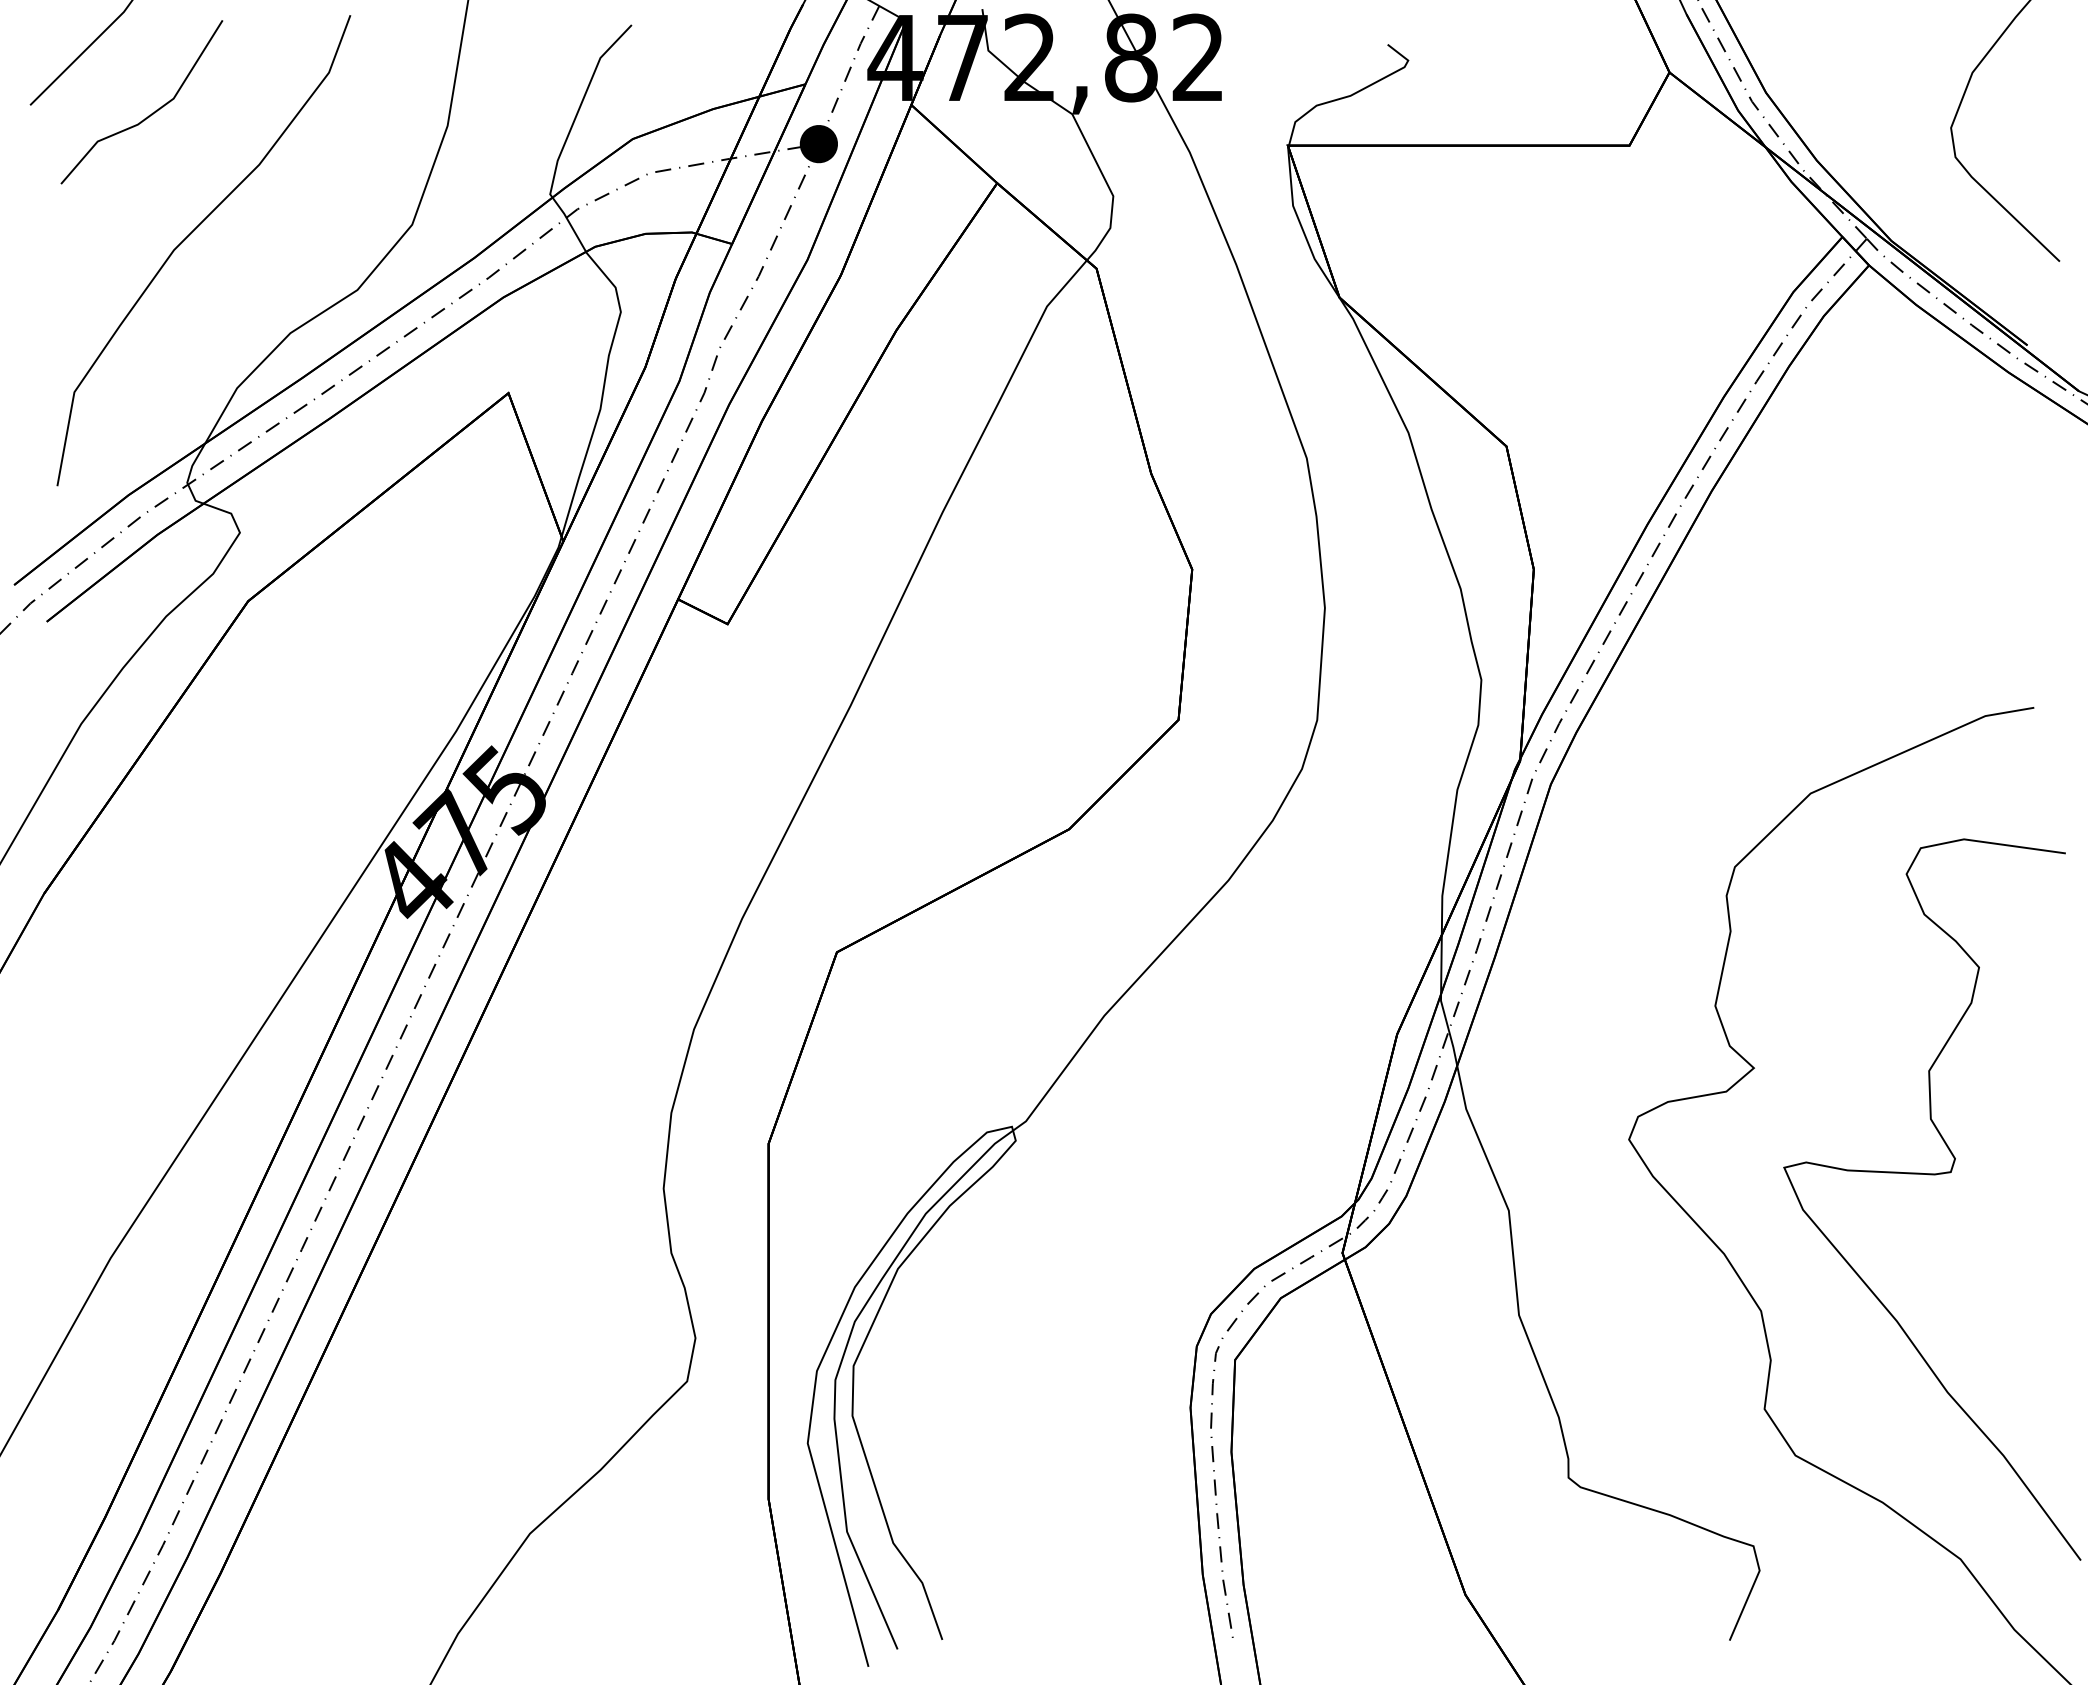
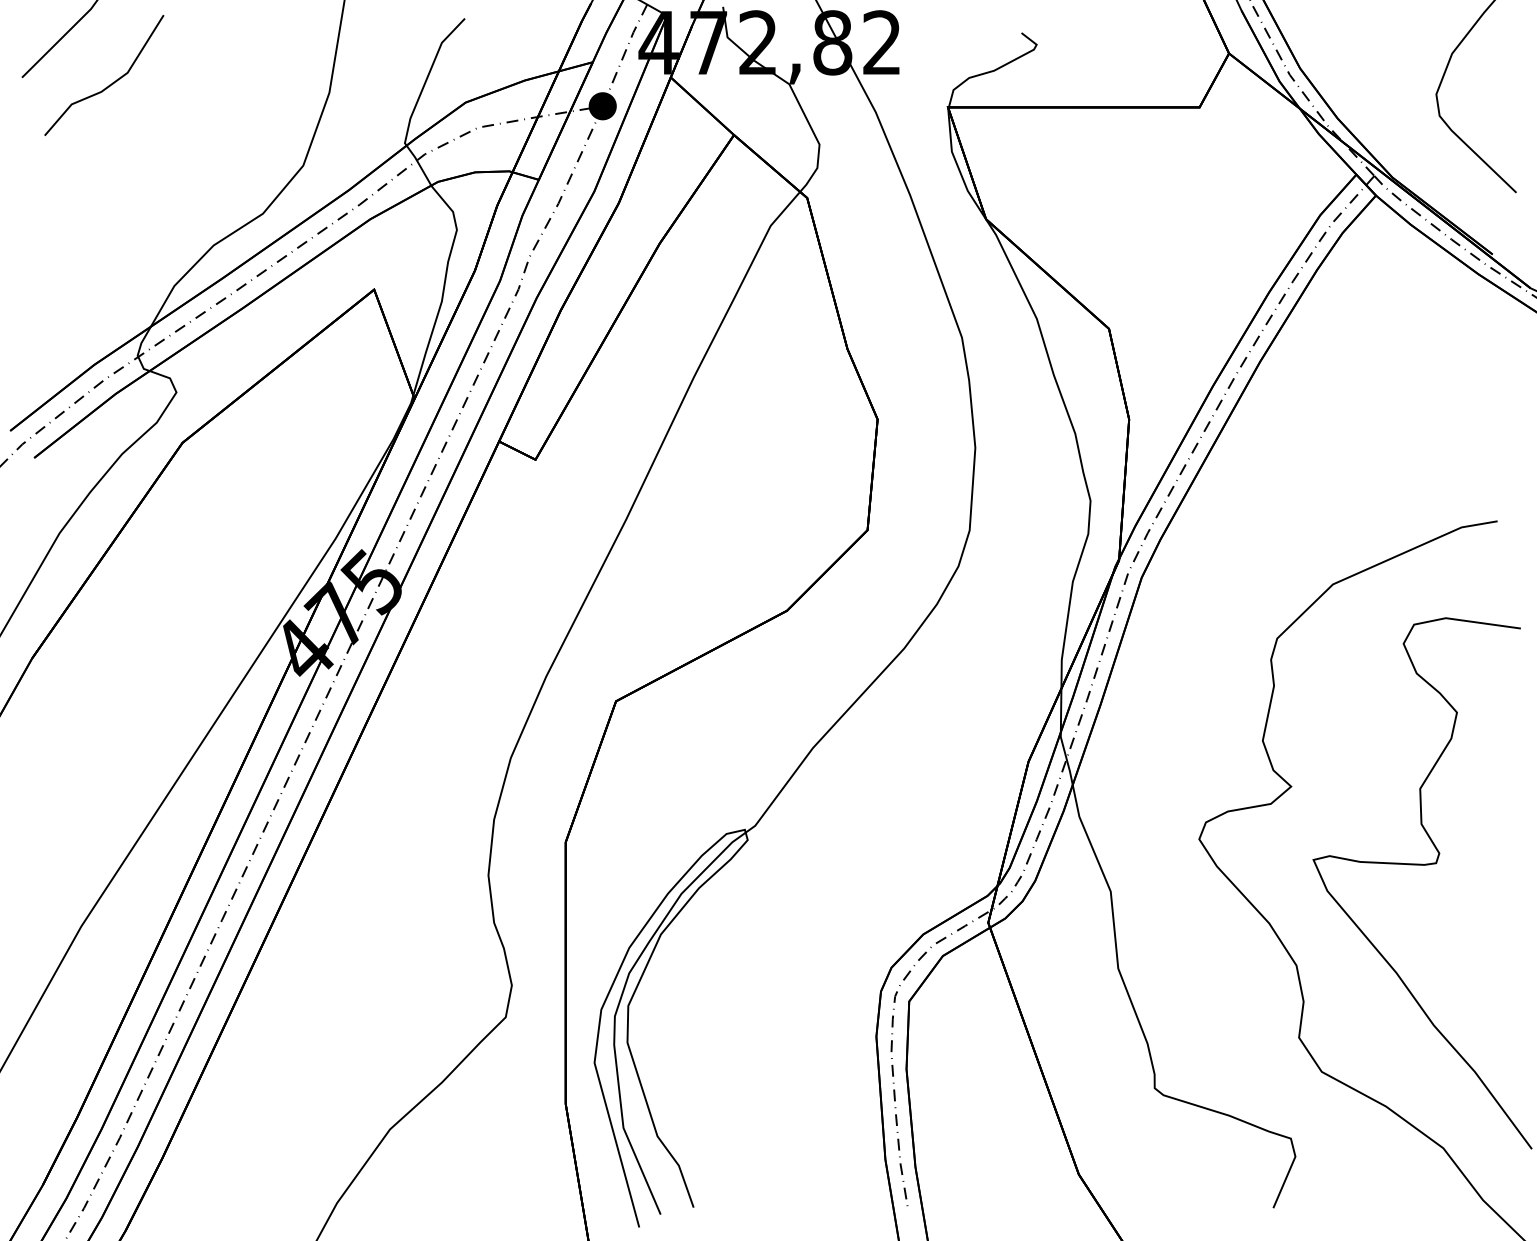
curve: (189, 236) -> (139, 174), removed

